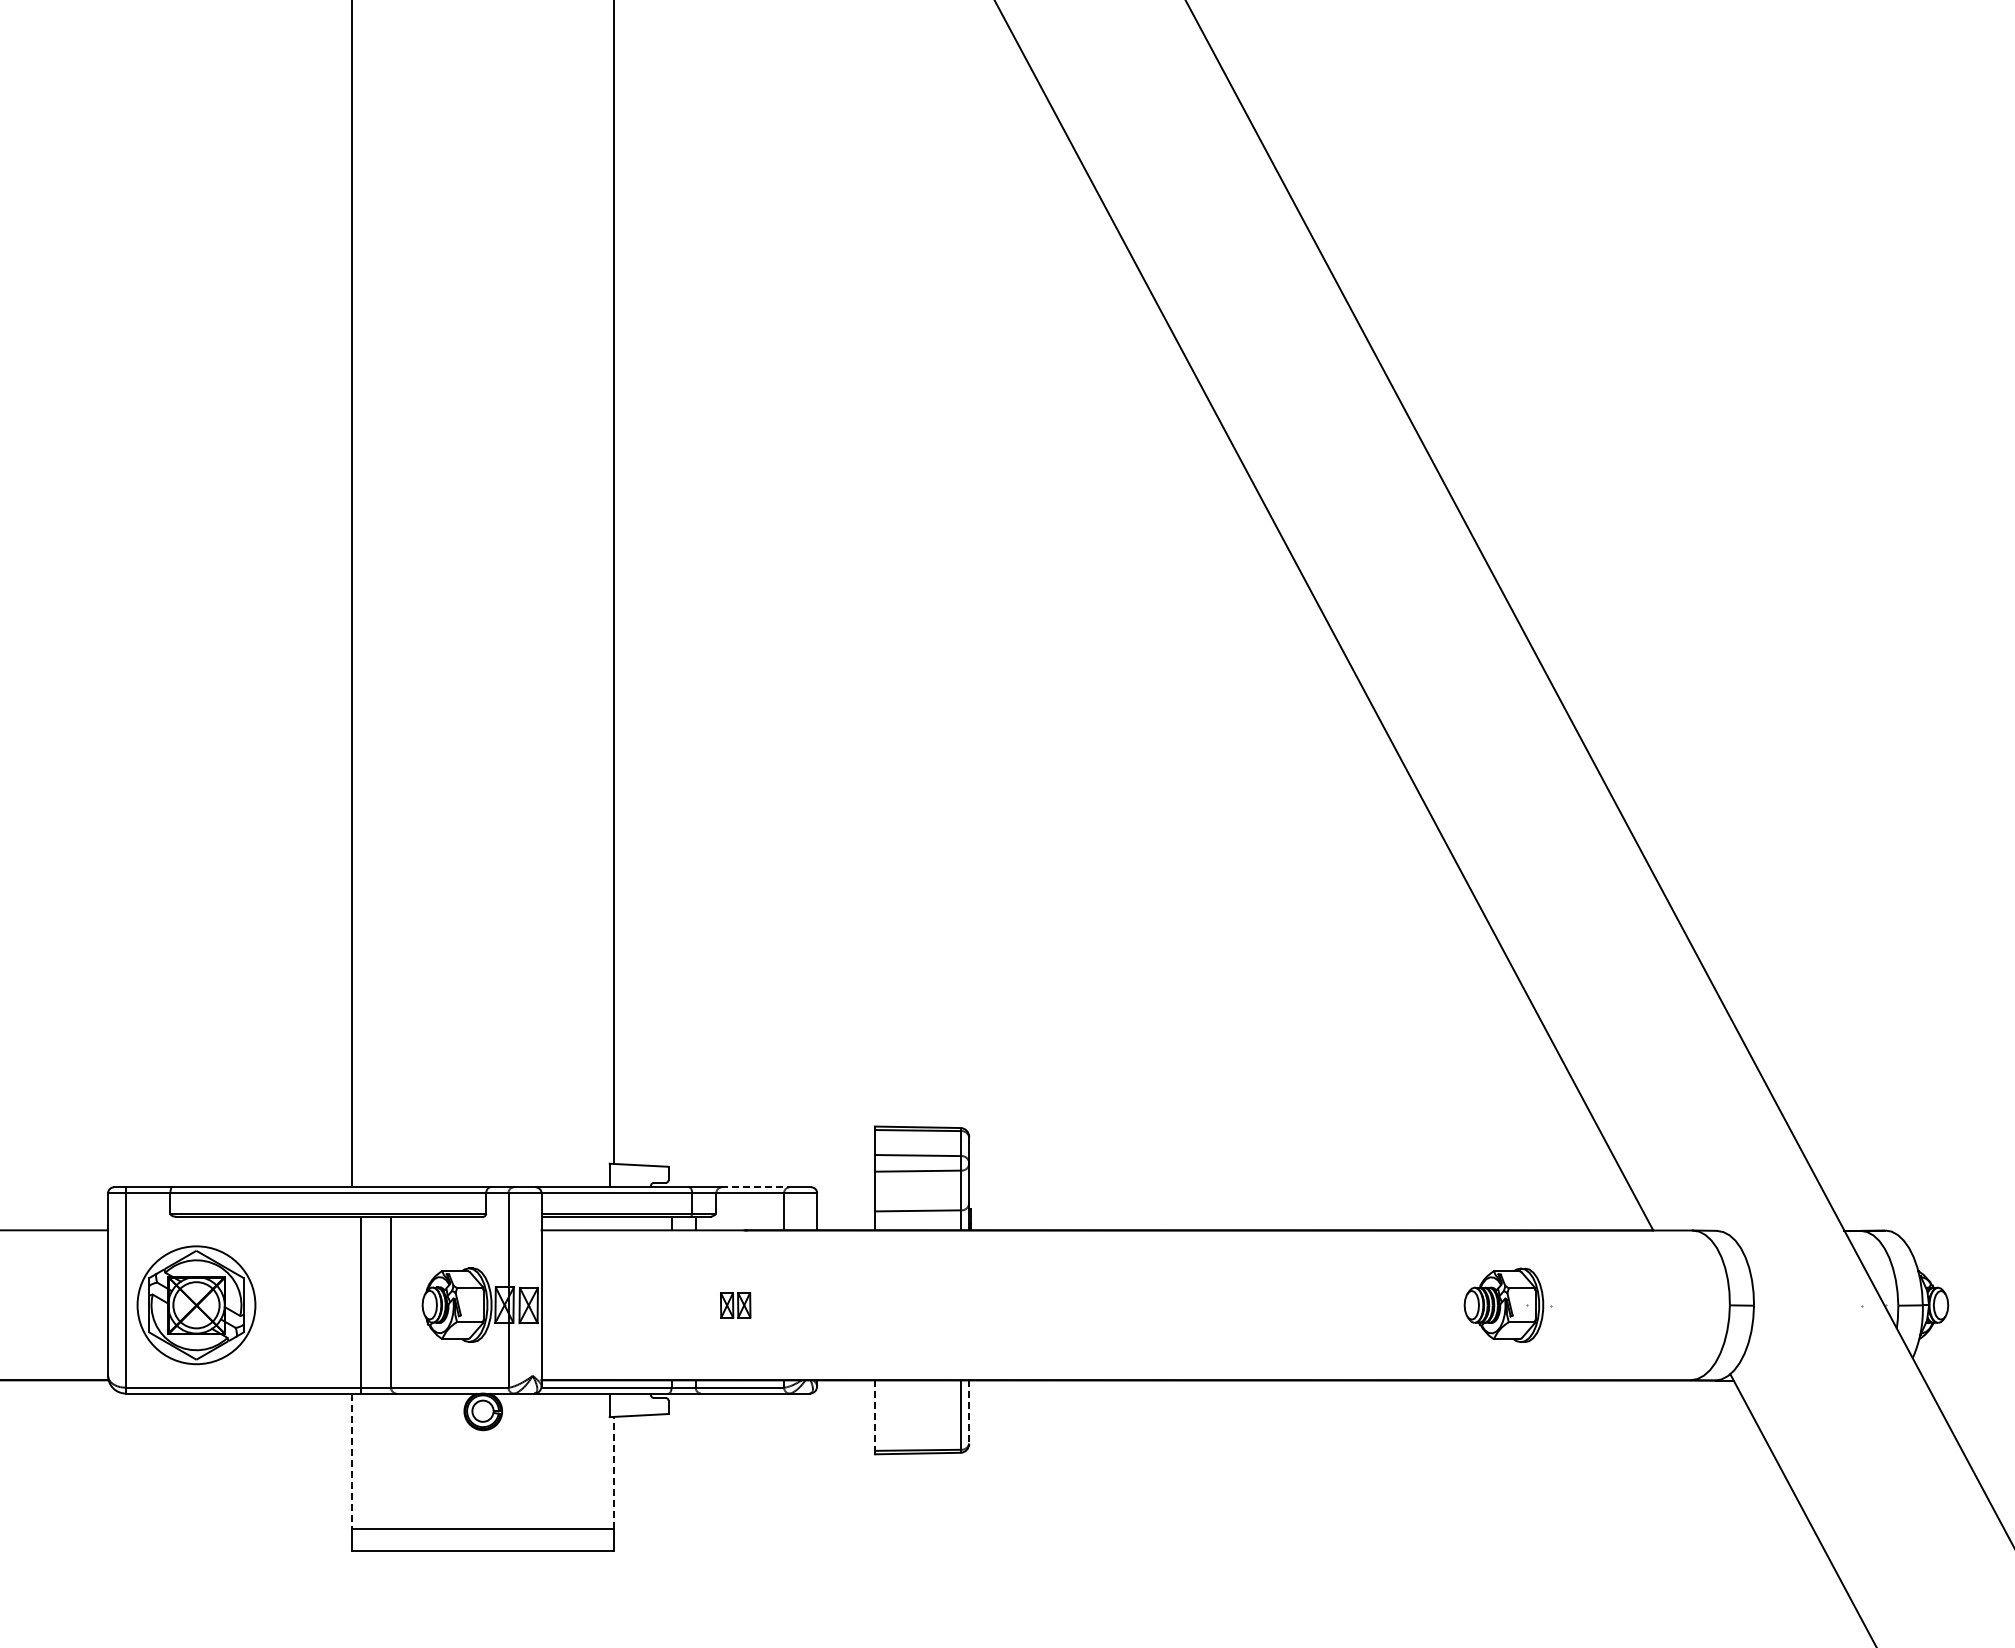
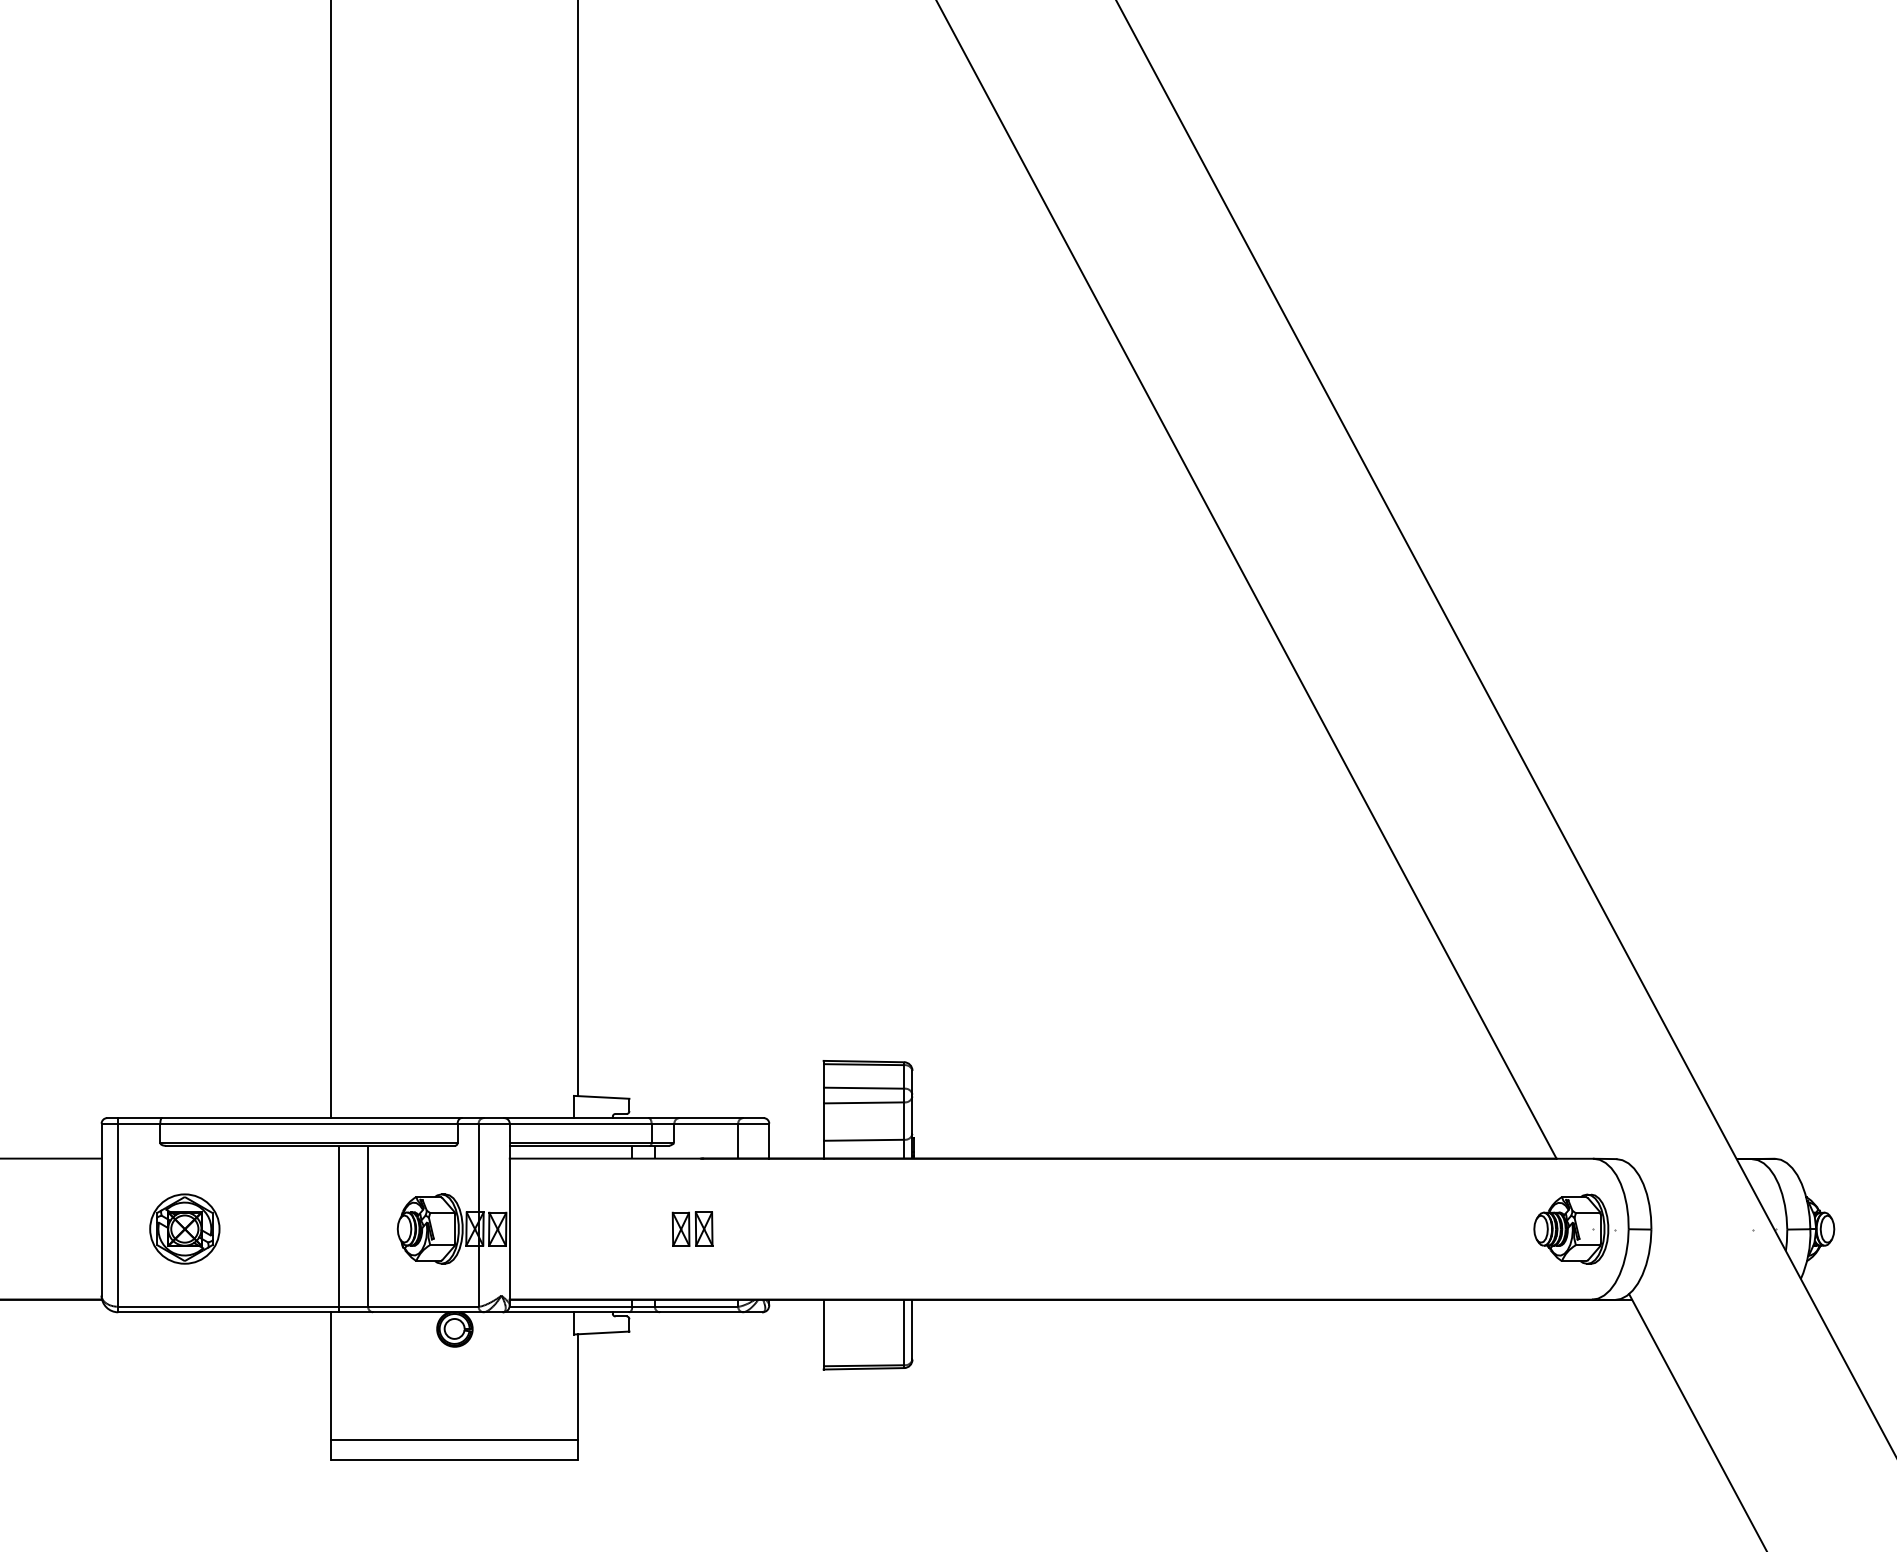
line: (755, 1187) -> (711, 1118), dashed -> solid
part: (196, 1304) -> (184, 1228), size x0.62
part: (1507, 1304) -> (1574, 1228), moved
part: (735, 1305) -> (692, 1229), size x1.43
line: (969, 1411) -> (912, 1329), dashed -> solid
line: (874, 1416) -> (823, 1333), dashed -> solid
line: (352, 1461) -> (331, 1376), dashed -> solid
line: (614, 1472) -> (578, 1386), dashed -> solid

